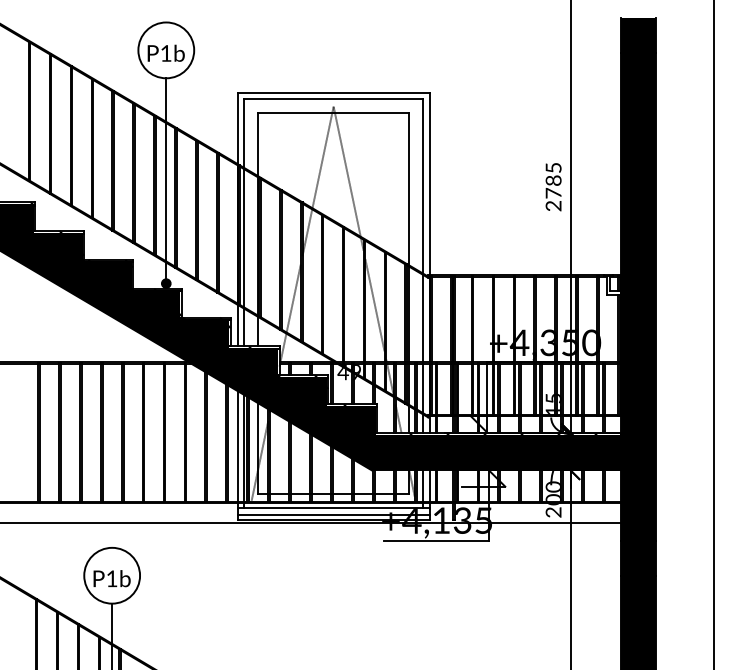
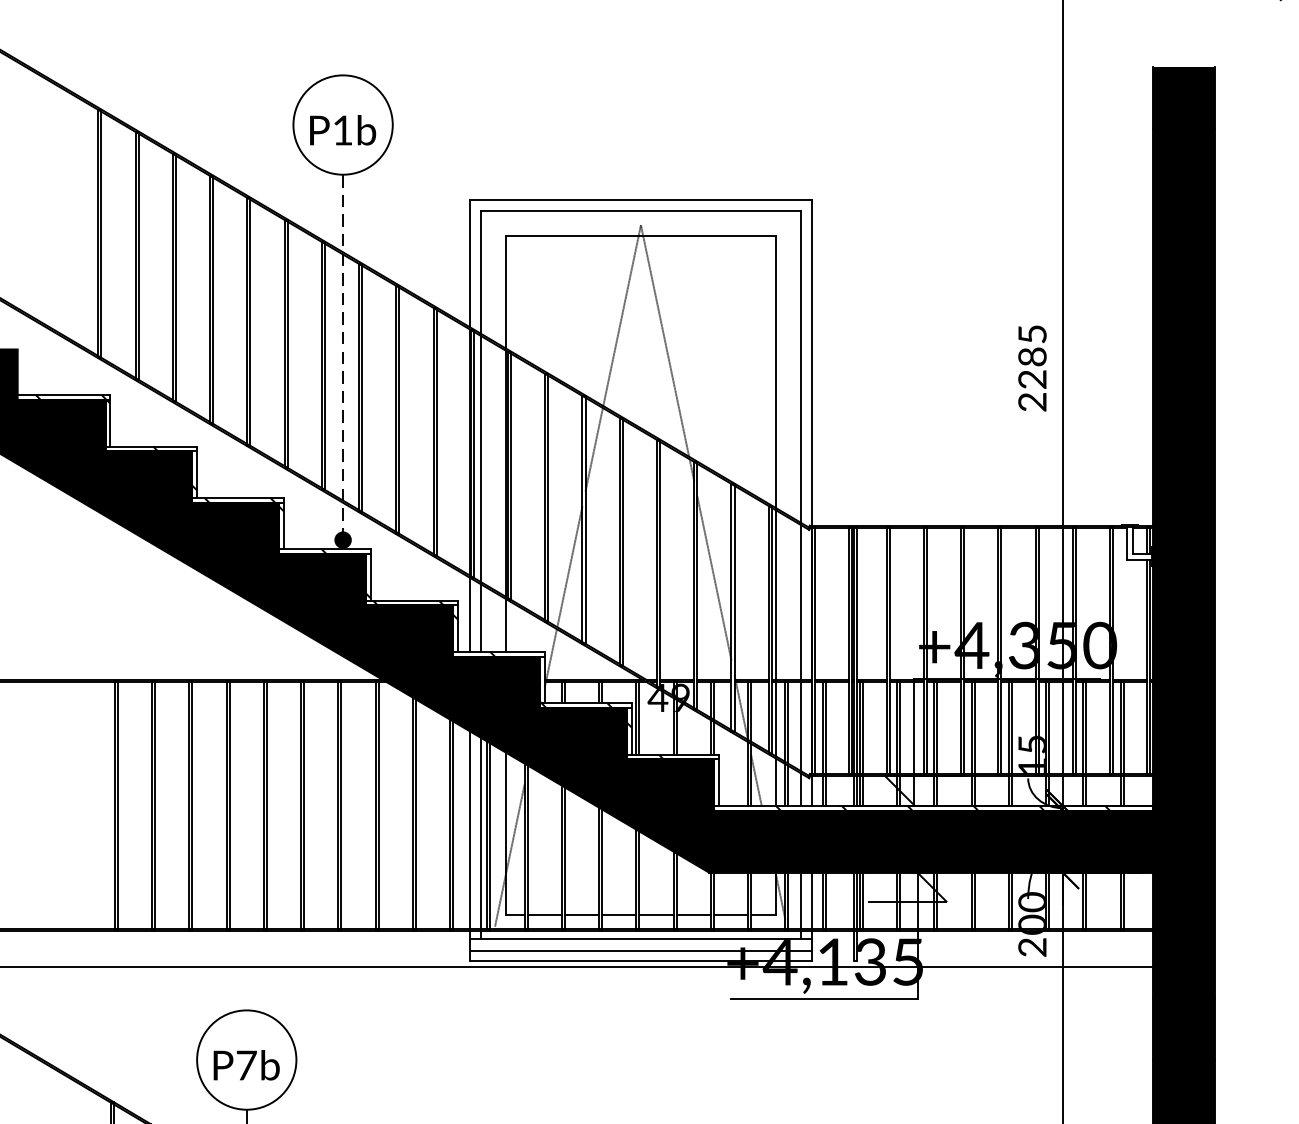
line: (166, 180) -> (343, 356), solid -> dashed
text: (553, 192) -> (1032, 377), 2785 -> 2285
text: (111, 578) -> (245, 1064), P1b -> P7b

